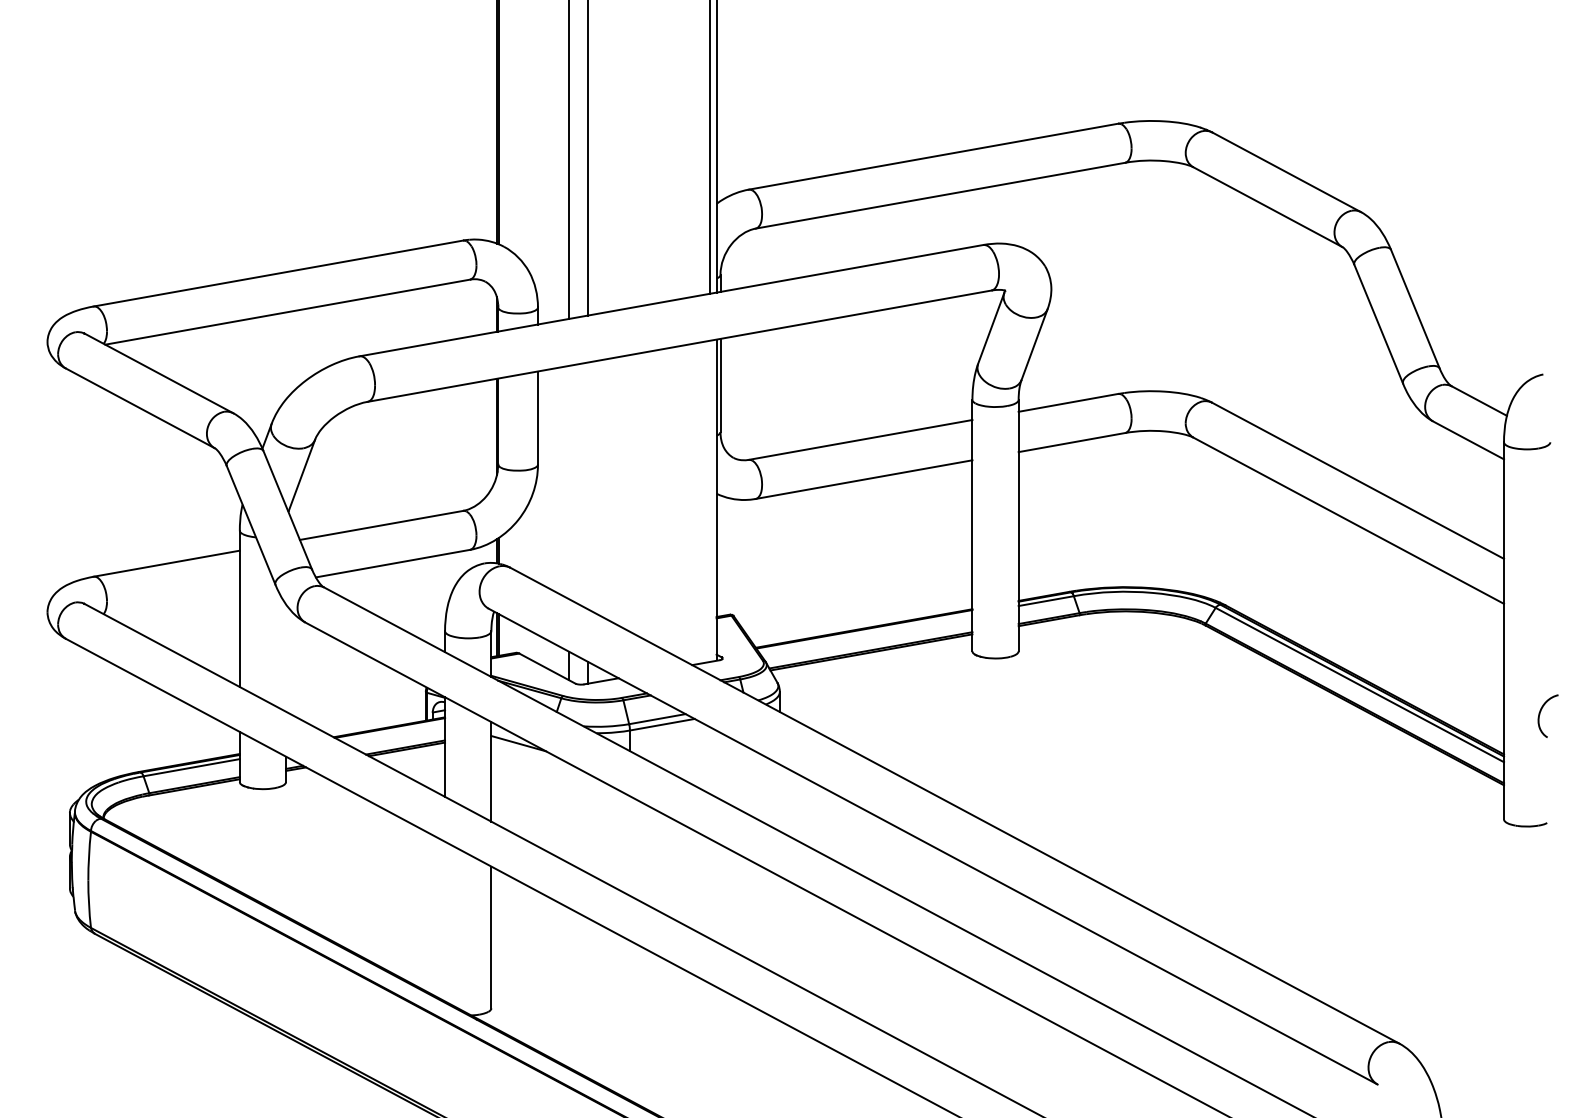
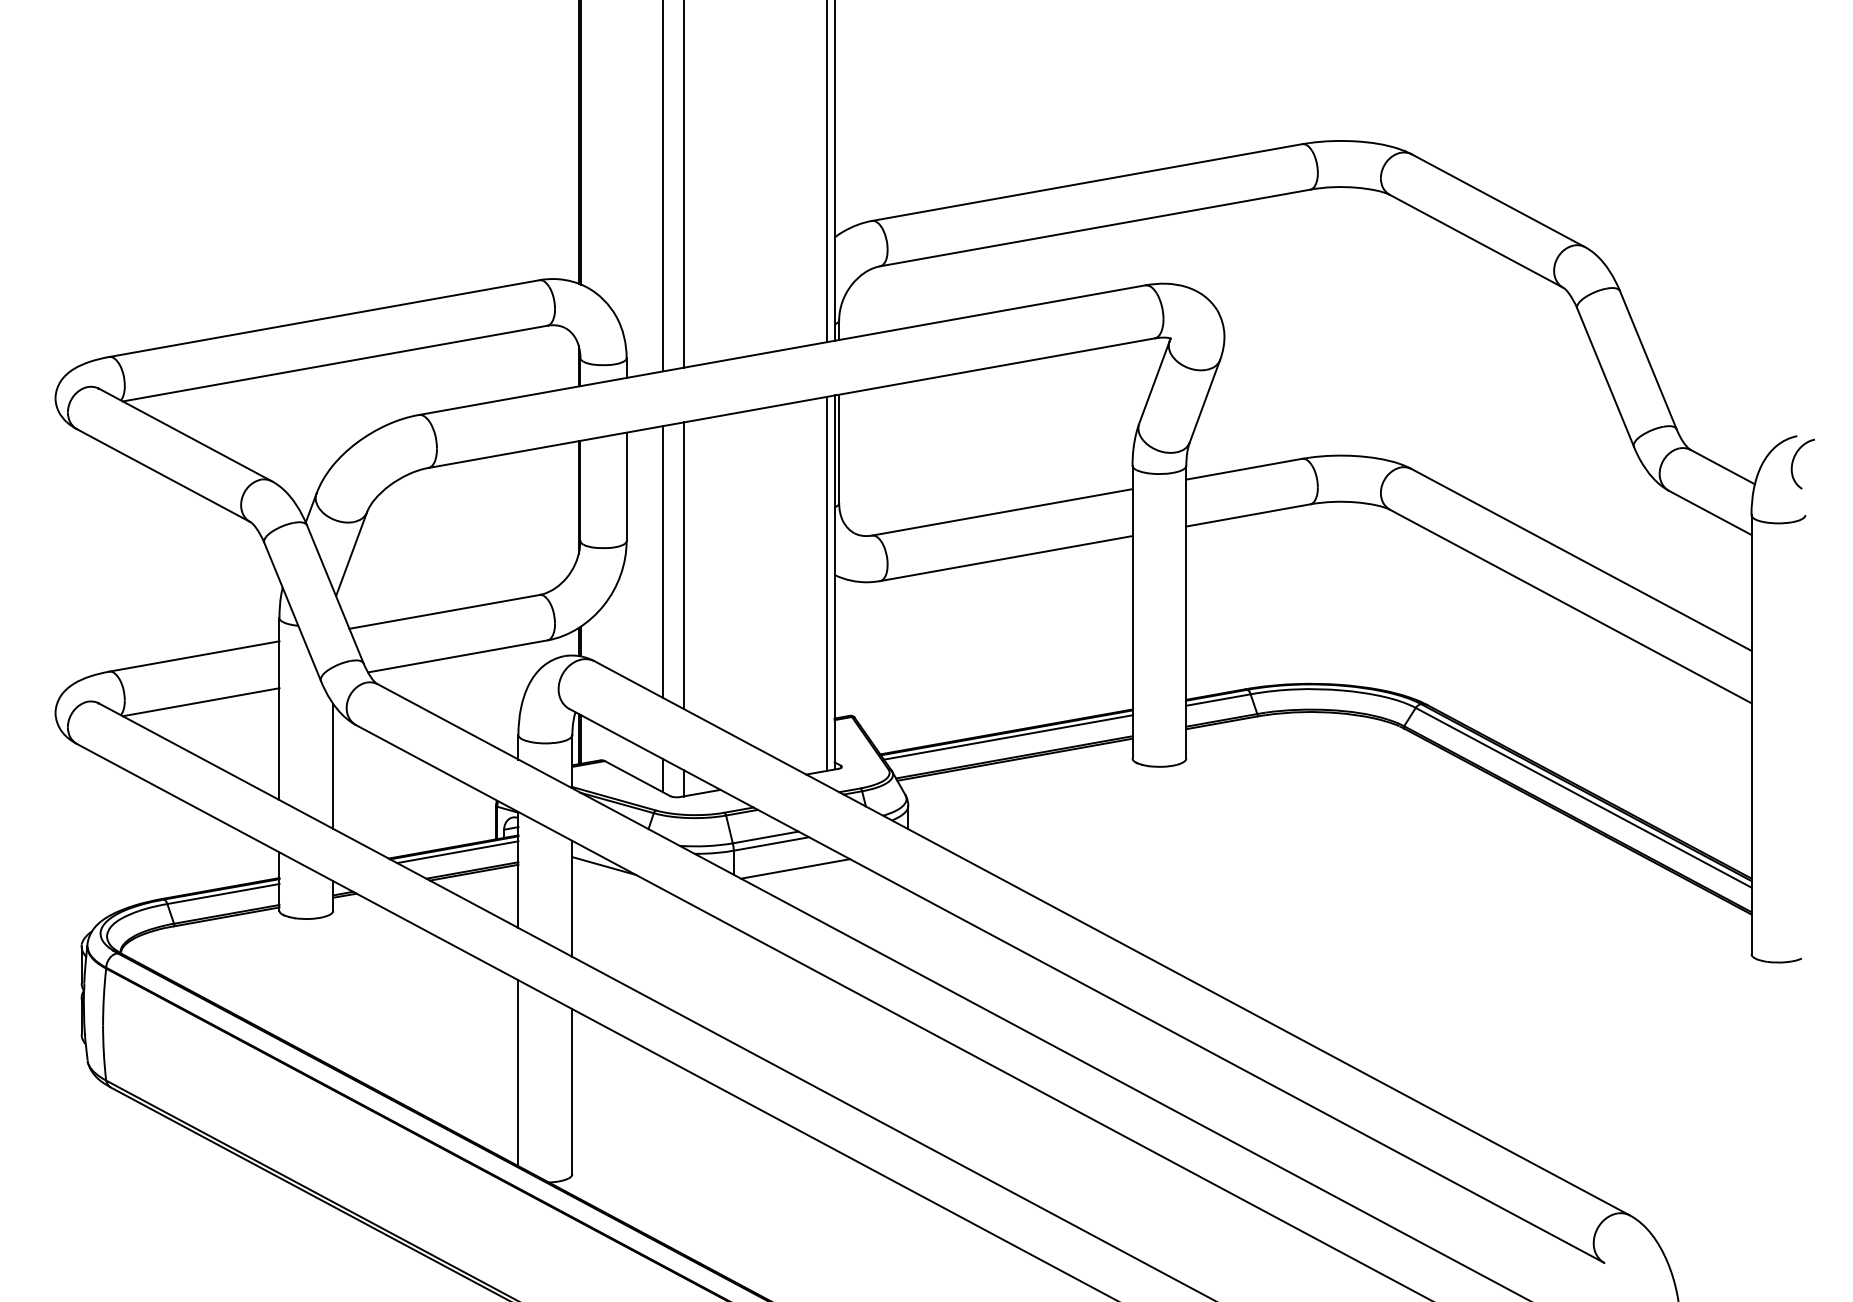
line: (569, 482) -> (663, 562), added
line: (587, 485) -> (684, 565), added
line: (709, 501) -> (826, 583), added
line: (172, 603) -> (200, 702), added
line: (865, 633) -> (1007, 737), added
line: (286, 657) -> (333, 765), added
curve: (1540, 712) -> (1794, 459), moved
line: (392, 732) -> (457, 852), added
line: (682, 745) -> (795, 868), added
line: (445, 921) -> (518, 1073), added

